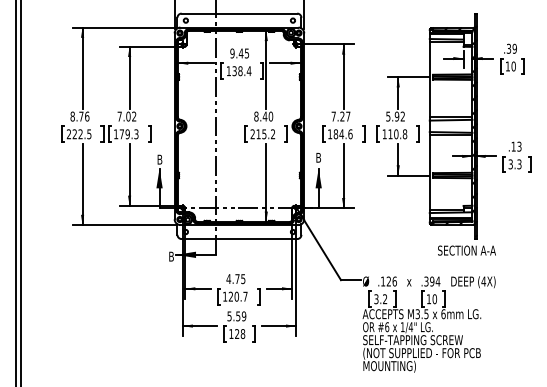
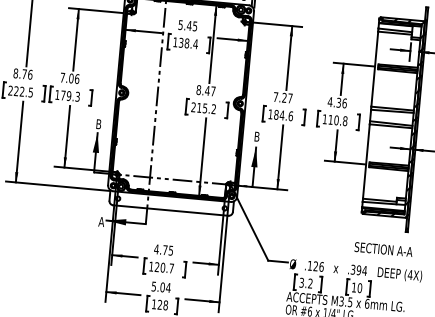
text: (232, 53) -> (180, 25), 9.45 -> 5.45
text: (134, 116) -> (77, 78), 7.02 -> 7.06
text: (270, 116) -> (212, 91), 8.40 -> 8.47
text: (395, 116) -> (337, 102), 5.92 -> 4.36
text: (466, 250) -> (383, 249), moved
text: (171, 256) -> (101, 221), B -> A
text: (241, 316) -> (165, 287), 5.59 -> 5.04

